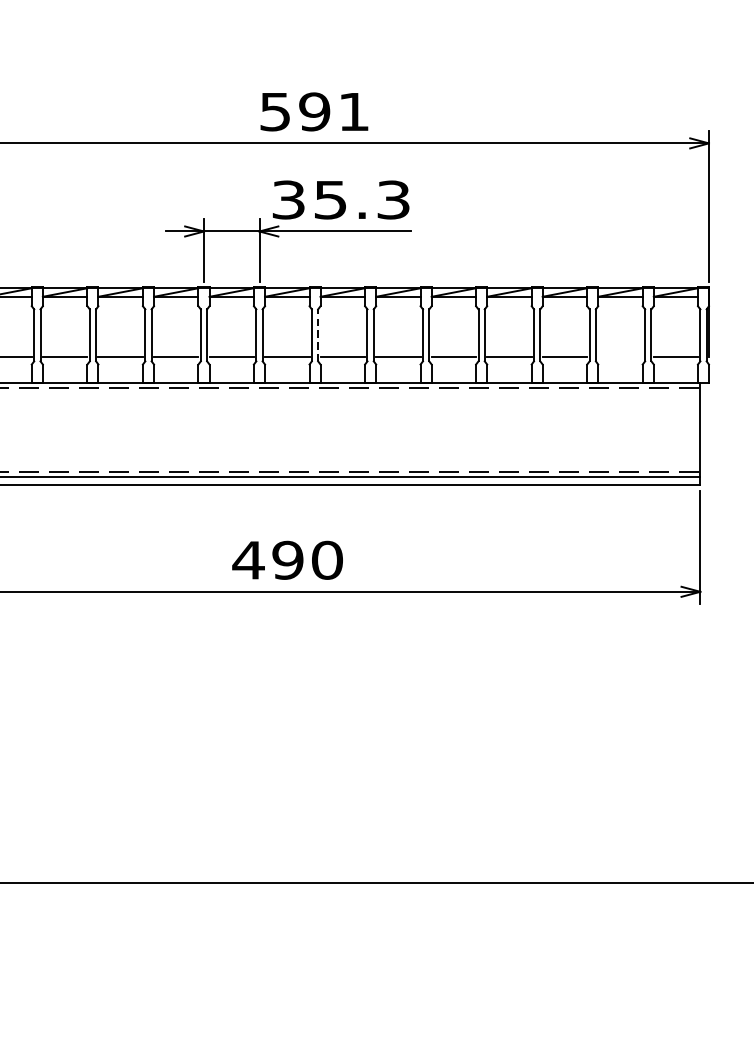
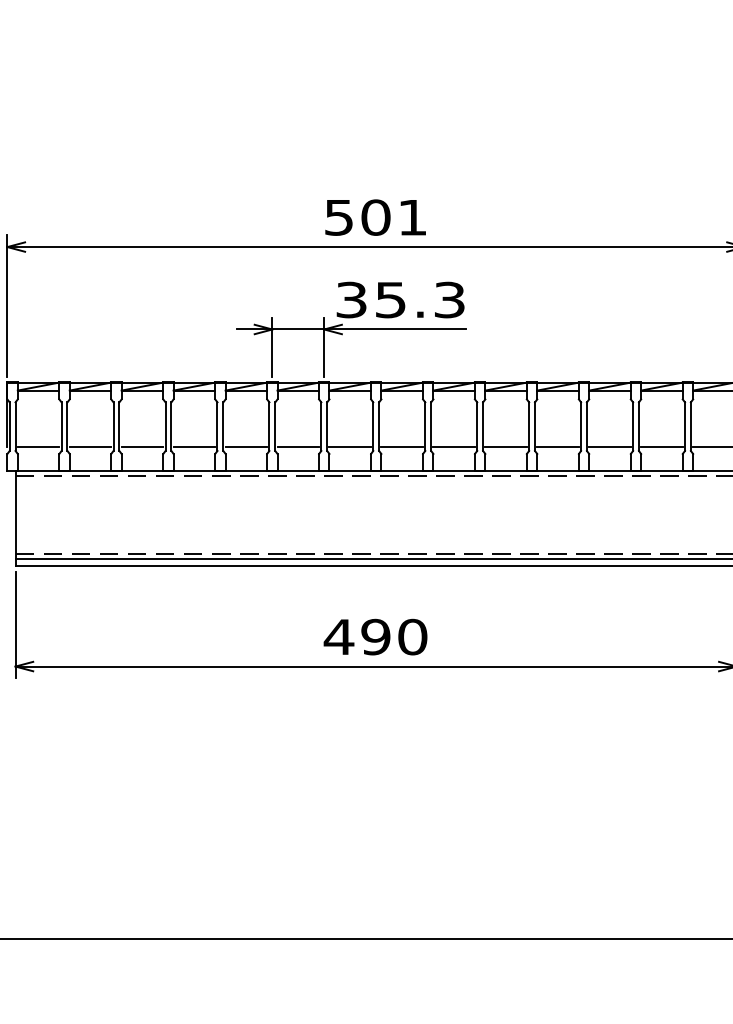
text: (314, 111) -> (375, 217), 591 -> 501
line: (318, 335) -> (379, 426), dashed -> solid
line: (619, 357) -> (661, 447), added
text: (287, 559) -> (375, 636), moved

